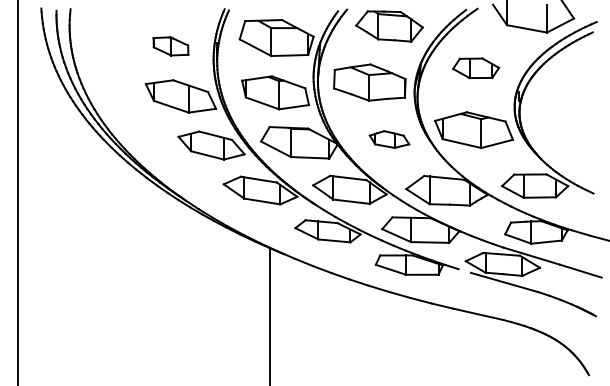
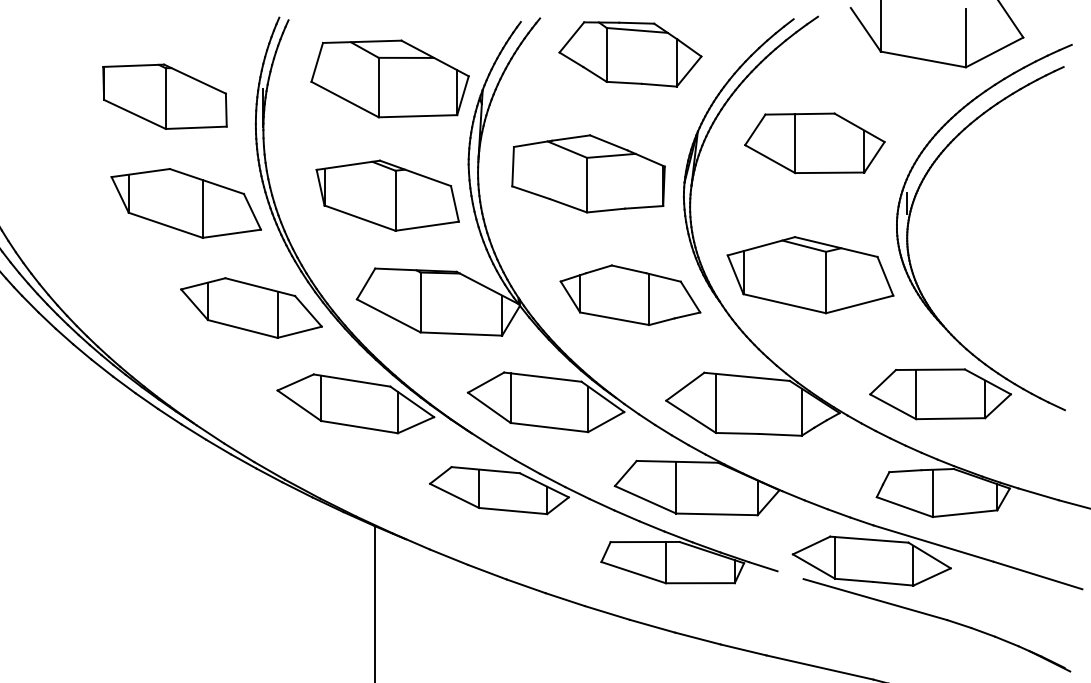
part: (170, 46) -> (163, 96), size x1.67
part: (475, 68) -> (813, 143), size x1.43
part: (389, 139) -> (630, 295), size x1.67

